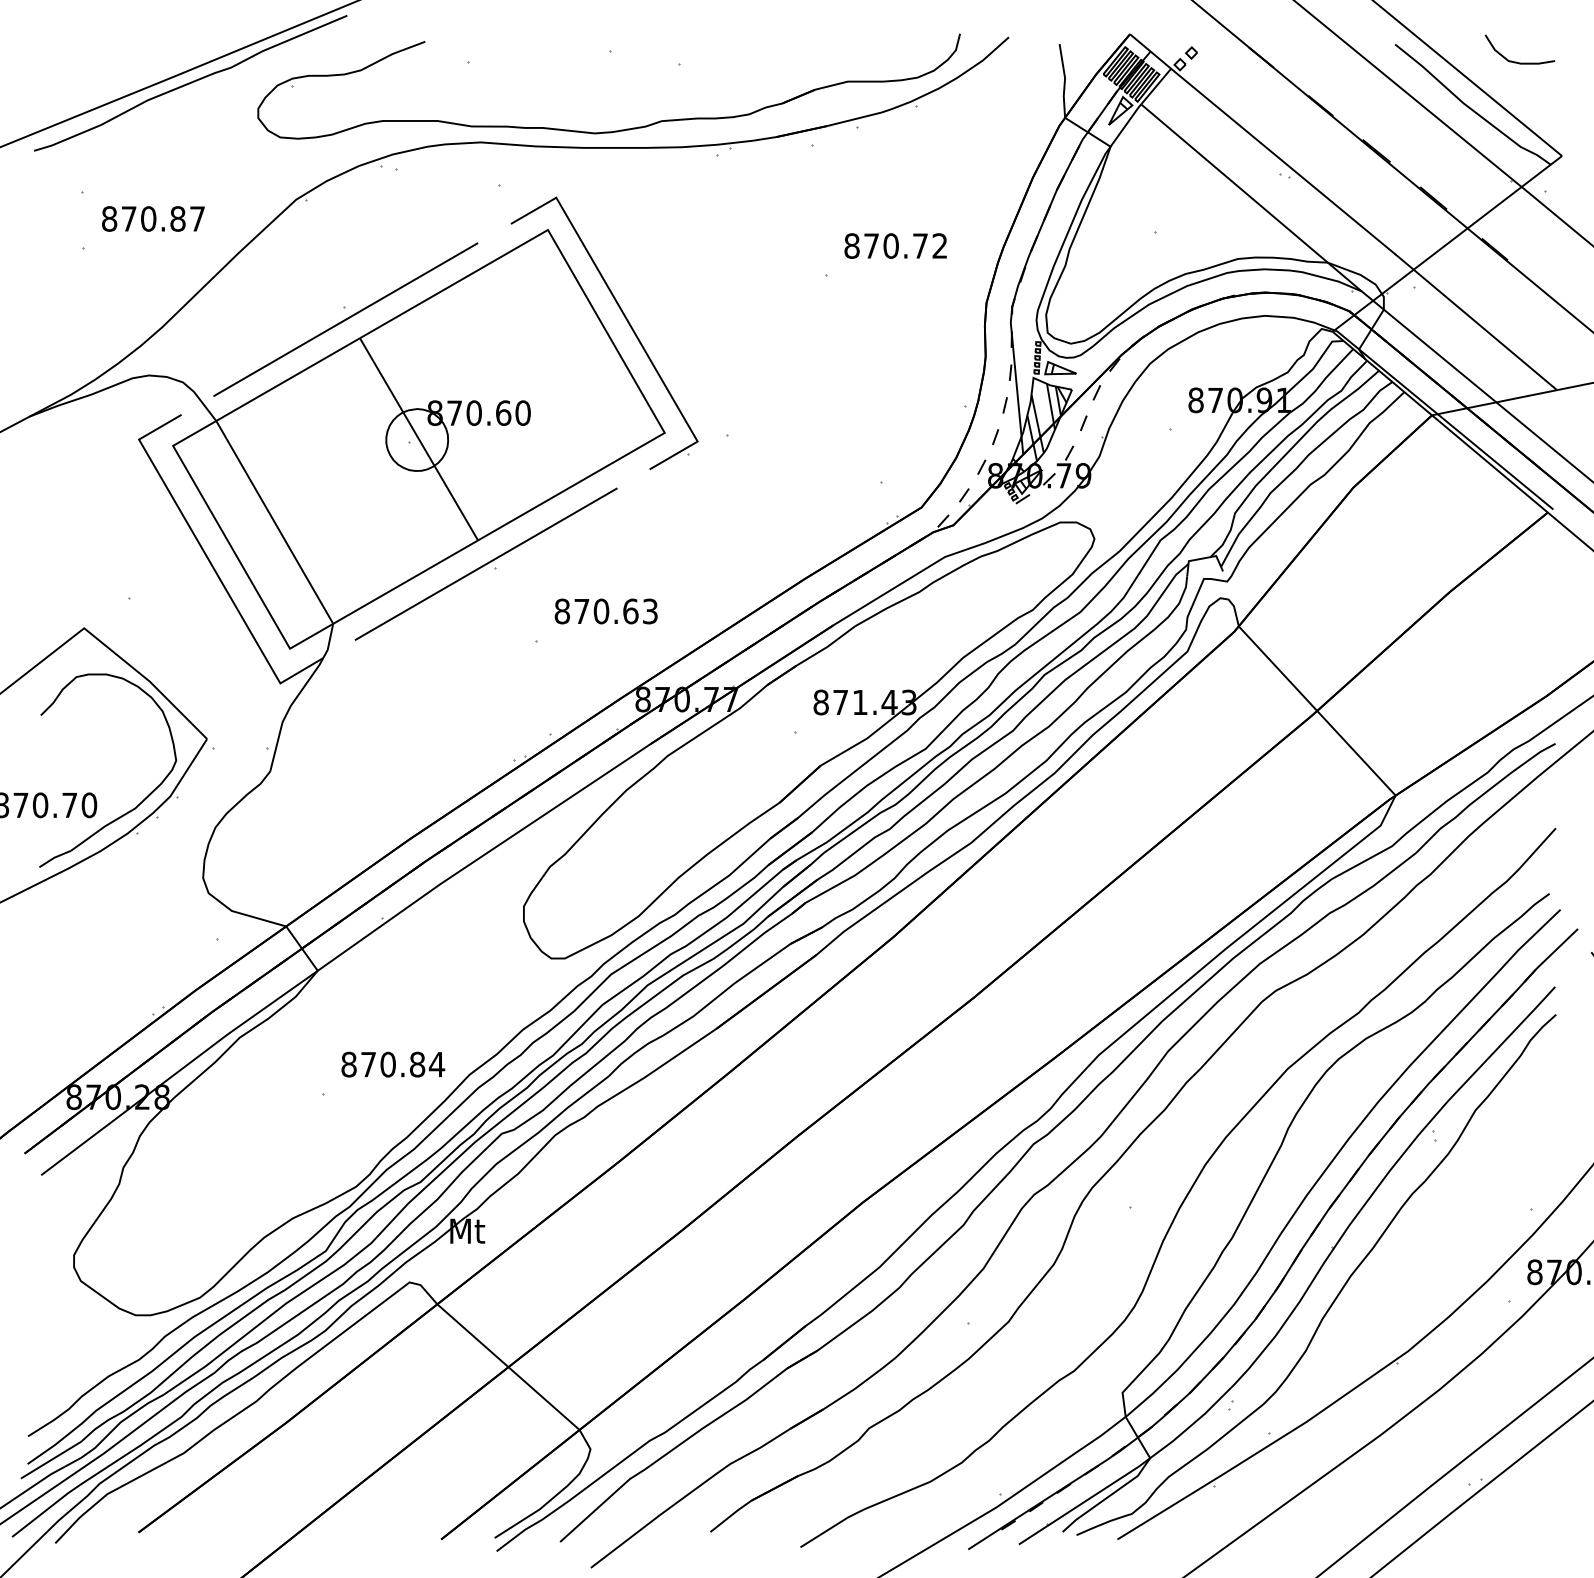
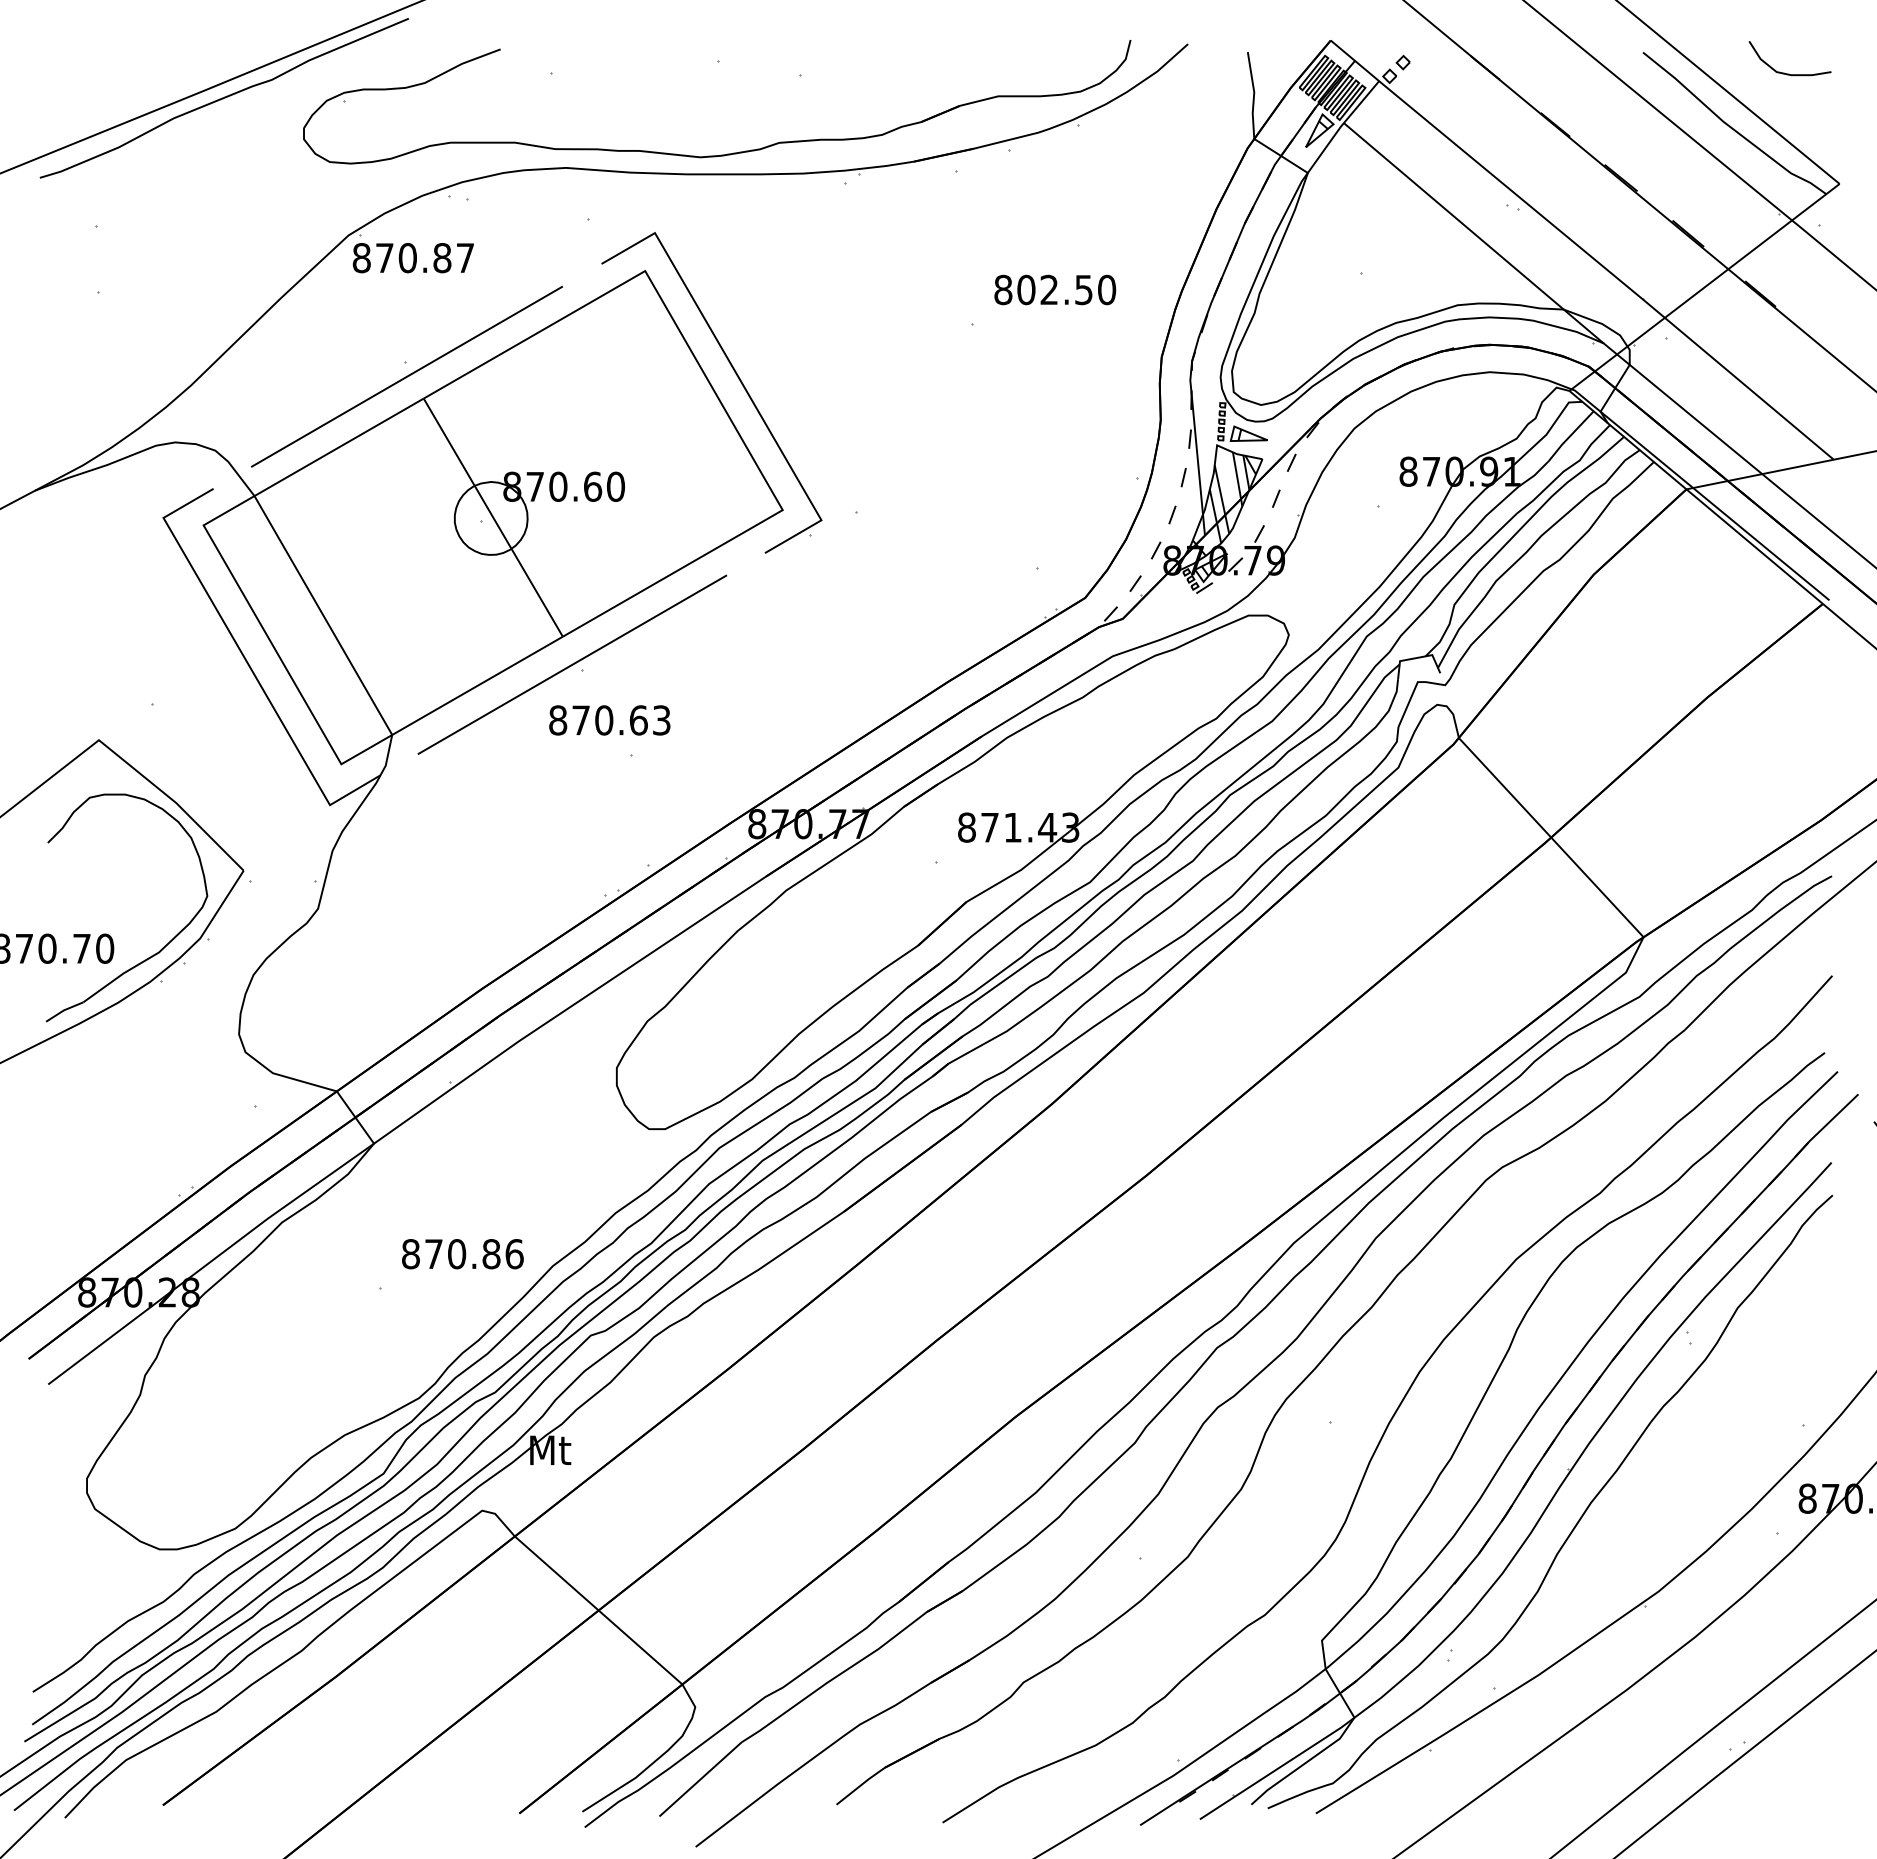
text: (152, 219) -> (412, 258), moved
text: (905, 245) -> (1066, 289), 870.72 -> 802.50
text: (605, 611) -> (609, 720), moved
text: (437, 1064) -> (514, 1254), 870.84 -> 870.86

